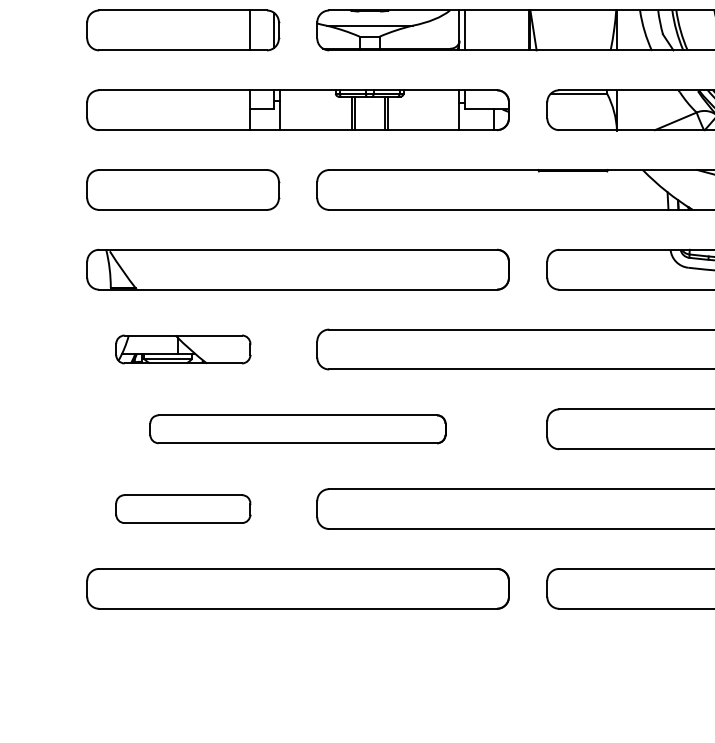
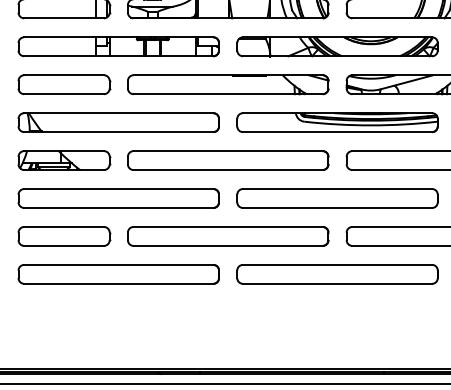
part: (183, 349) -> (64, 160), size x1.43
part: (297, 429) -> (118, 198), size x1.43
part: (183, 509) -> (64, 236), size x1.43

